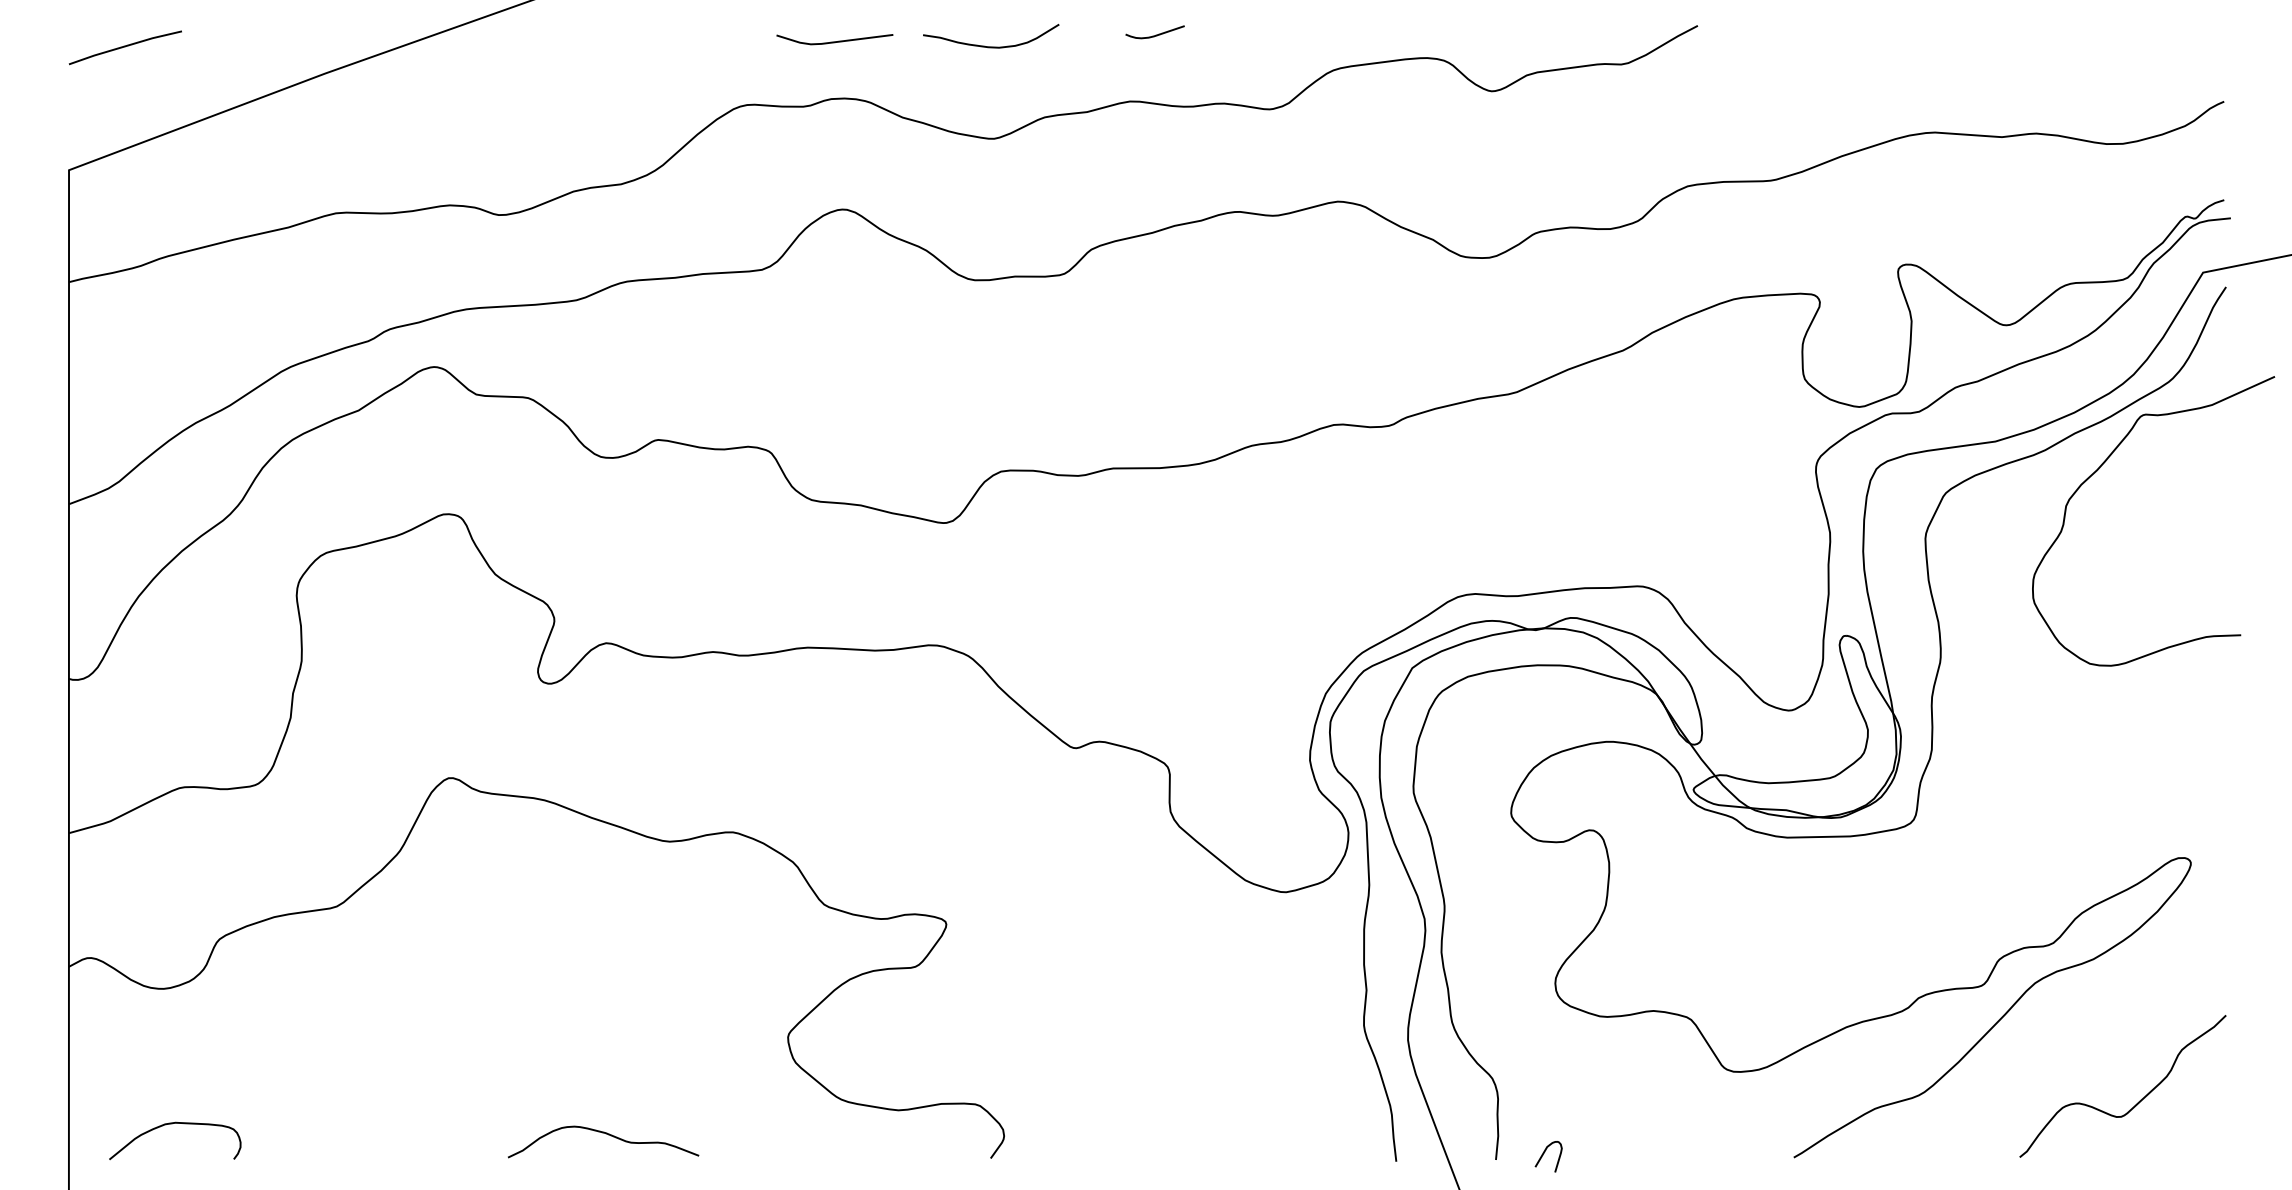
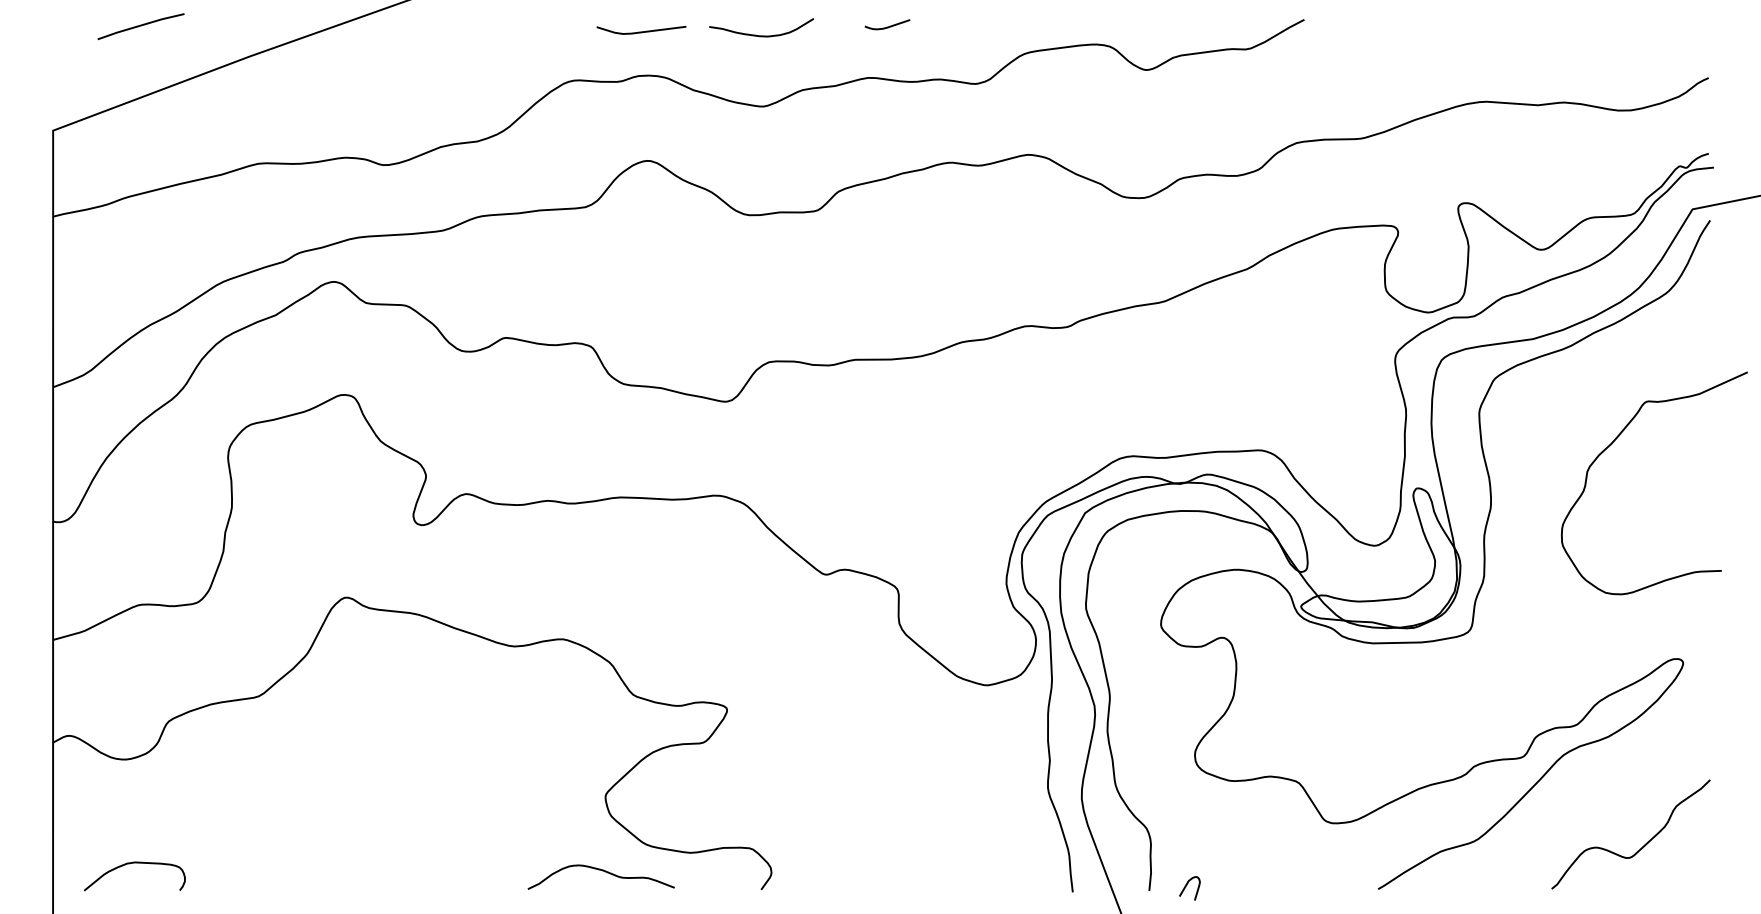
line: (124, 47) -> (140, 26), moved
curve: (2099, 469) -> (1612, 443), moved
curve: (606, 1134) -> (603, 871), moved

